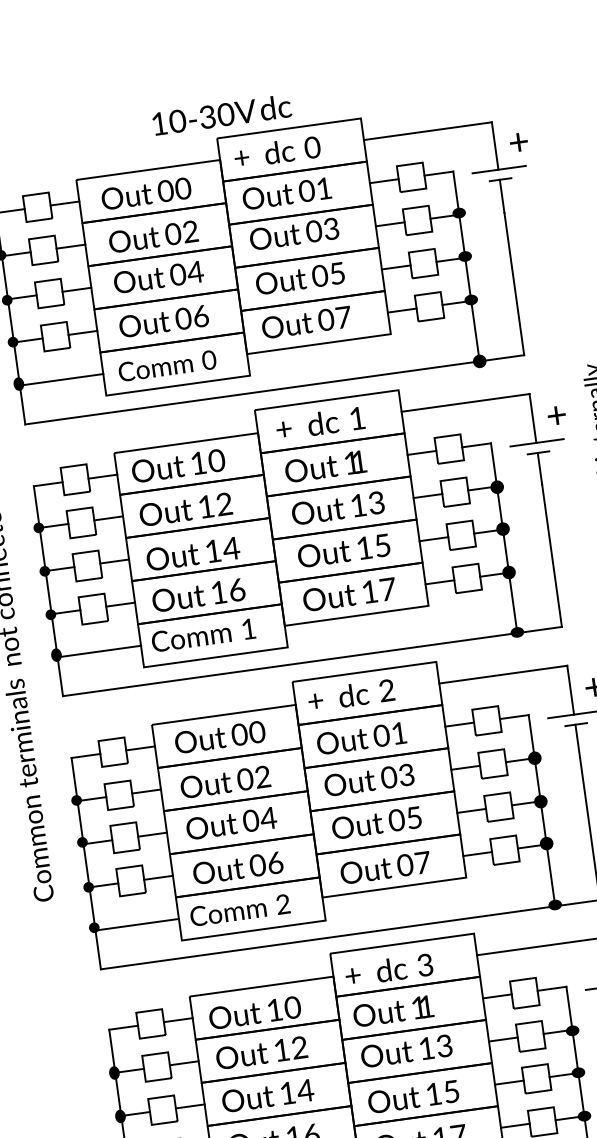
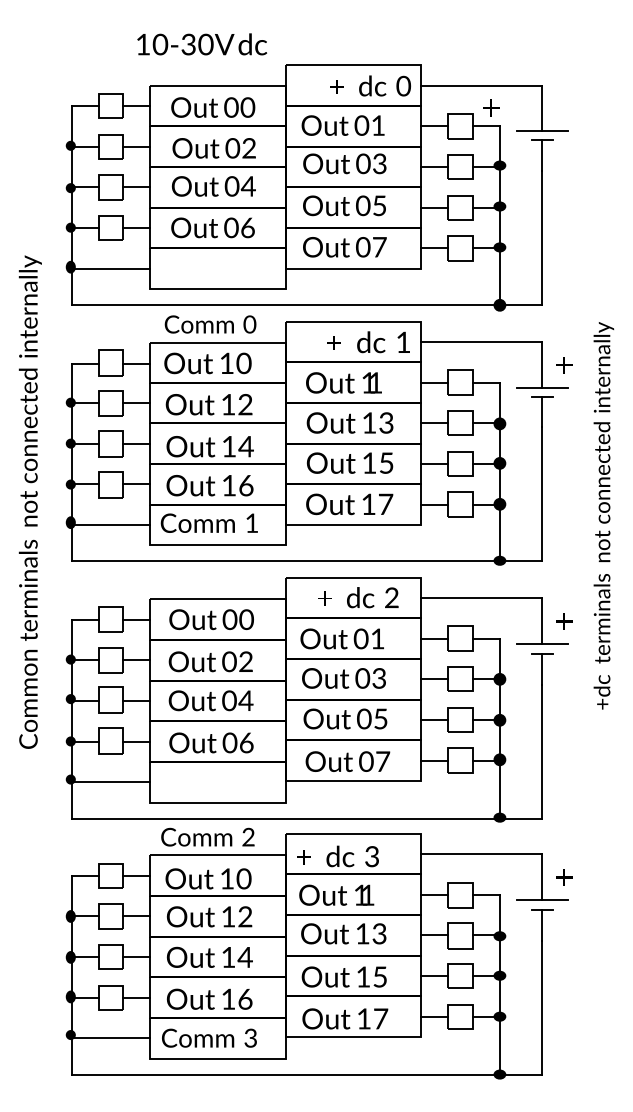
text: (221, 115) -> (201, 44), moved
text: (519, 141) -> (491, 107), moved
text: (277, 151) -> (370, 85), moved
text: (167, 365) -> (210, 324), moved
text: (320, 423) -> (368, 342), moved
text: (351, 695) -> (358, 597), moved
text: (239, 909) -> (207, 836), moved

